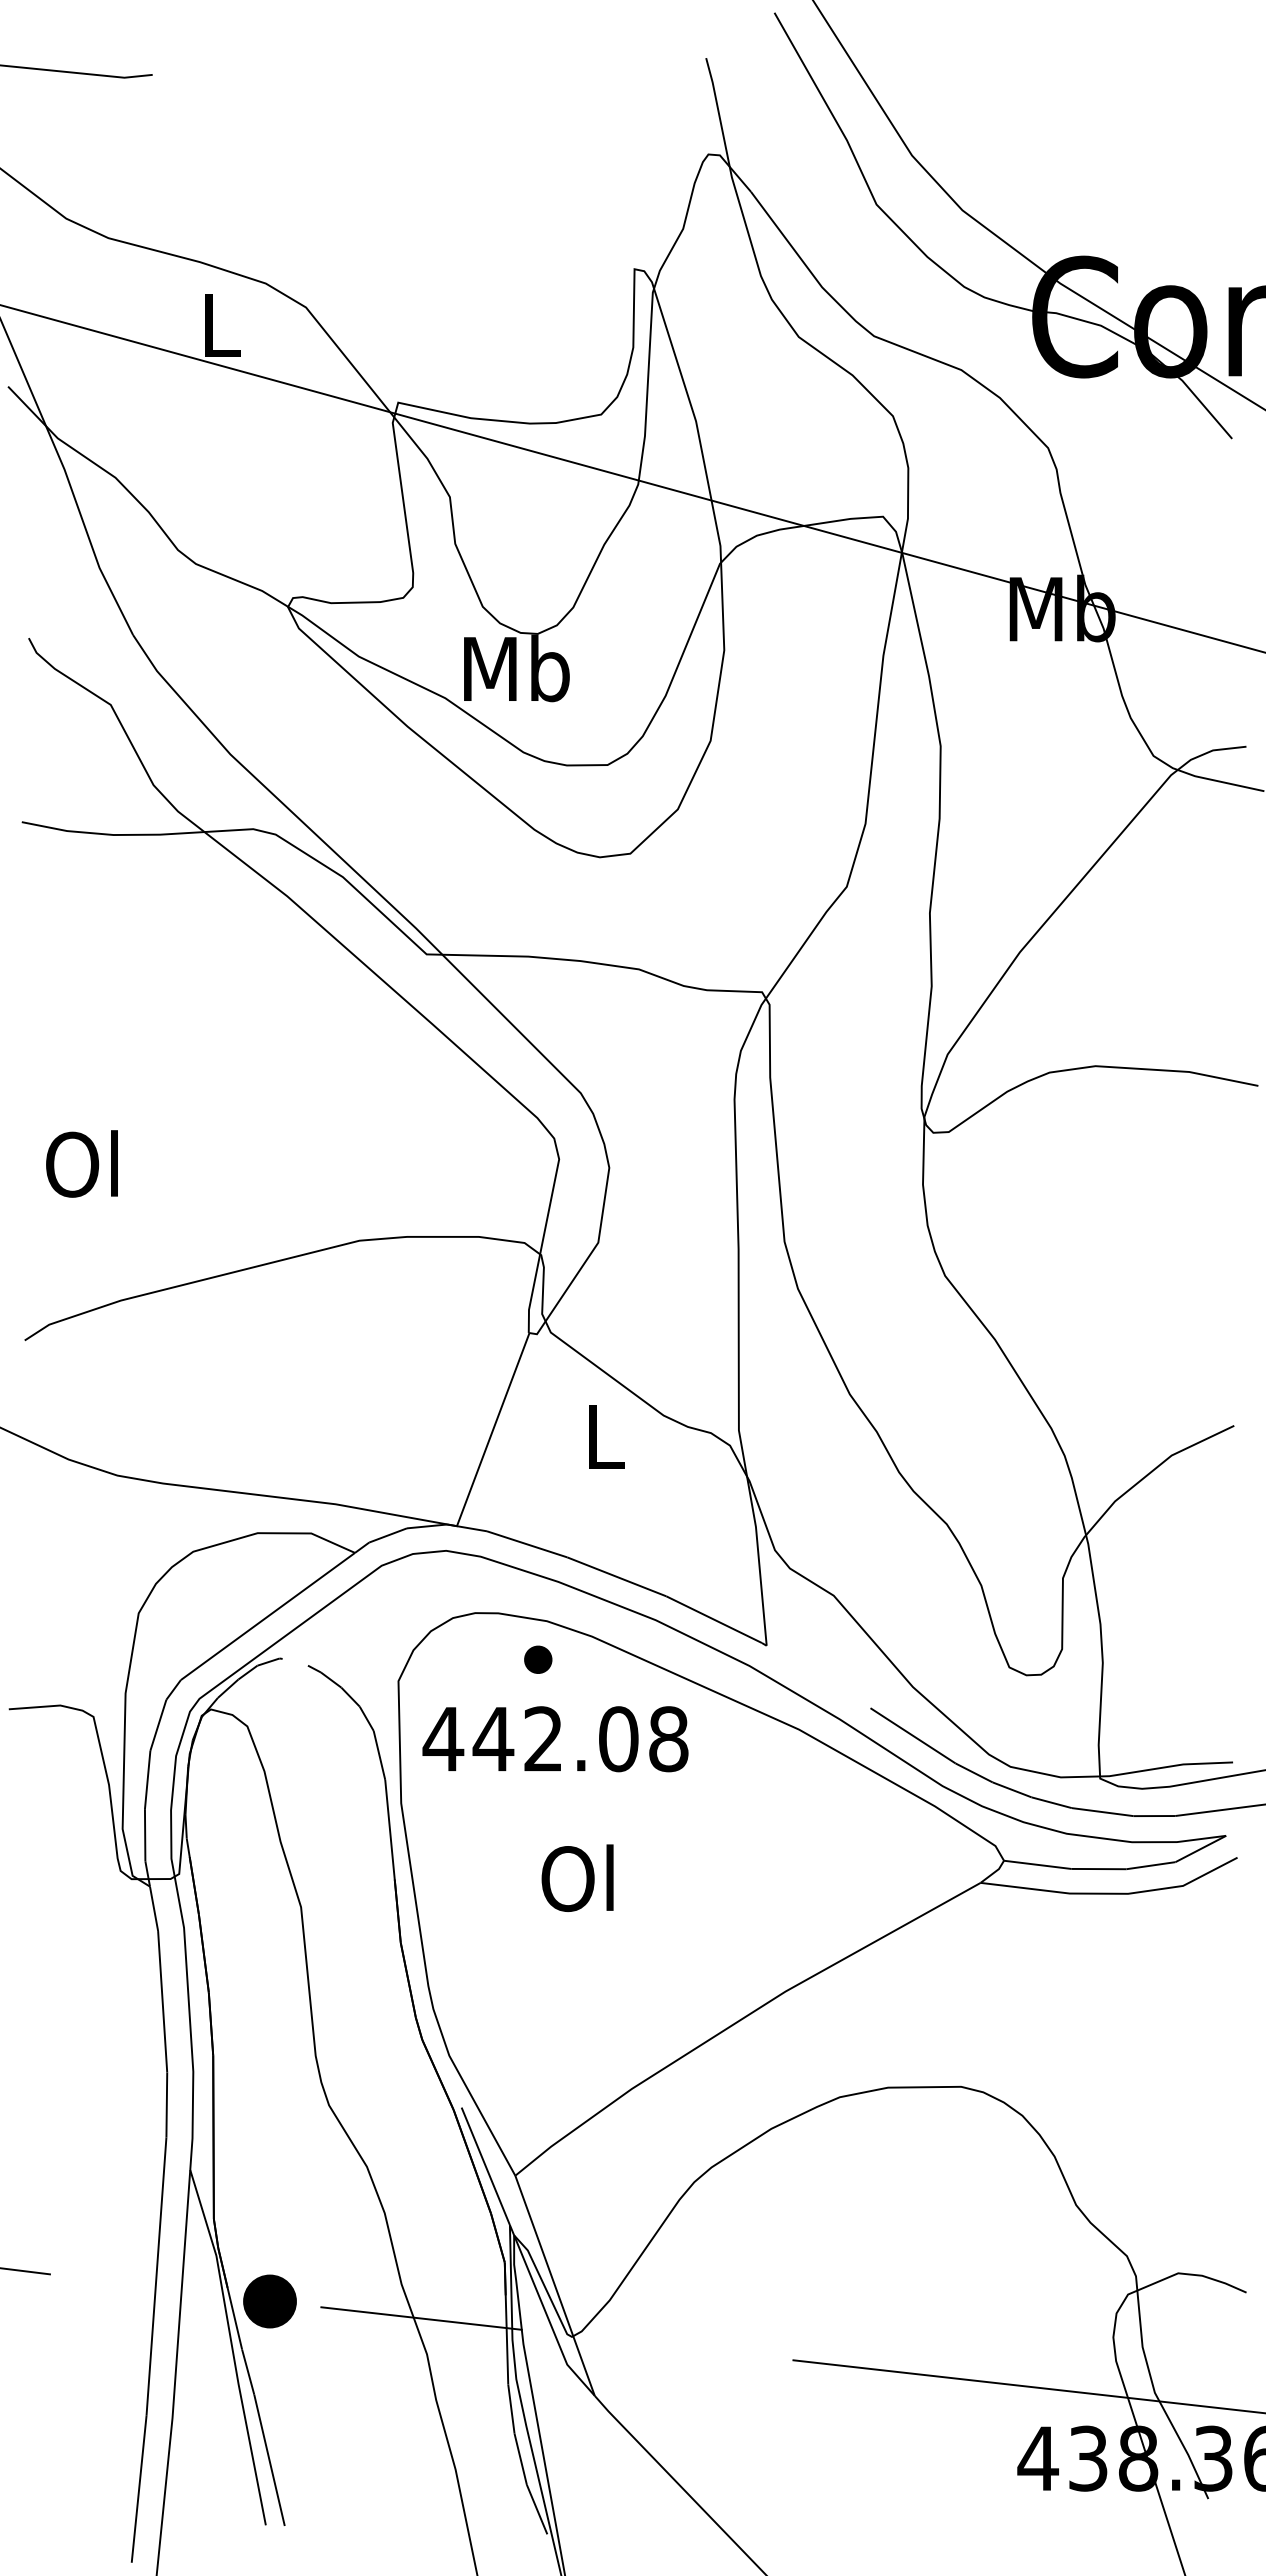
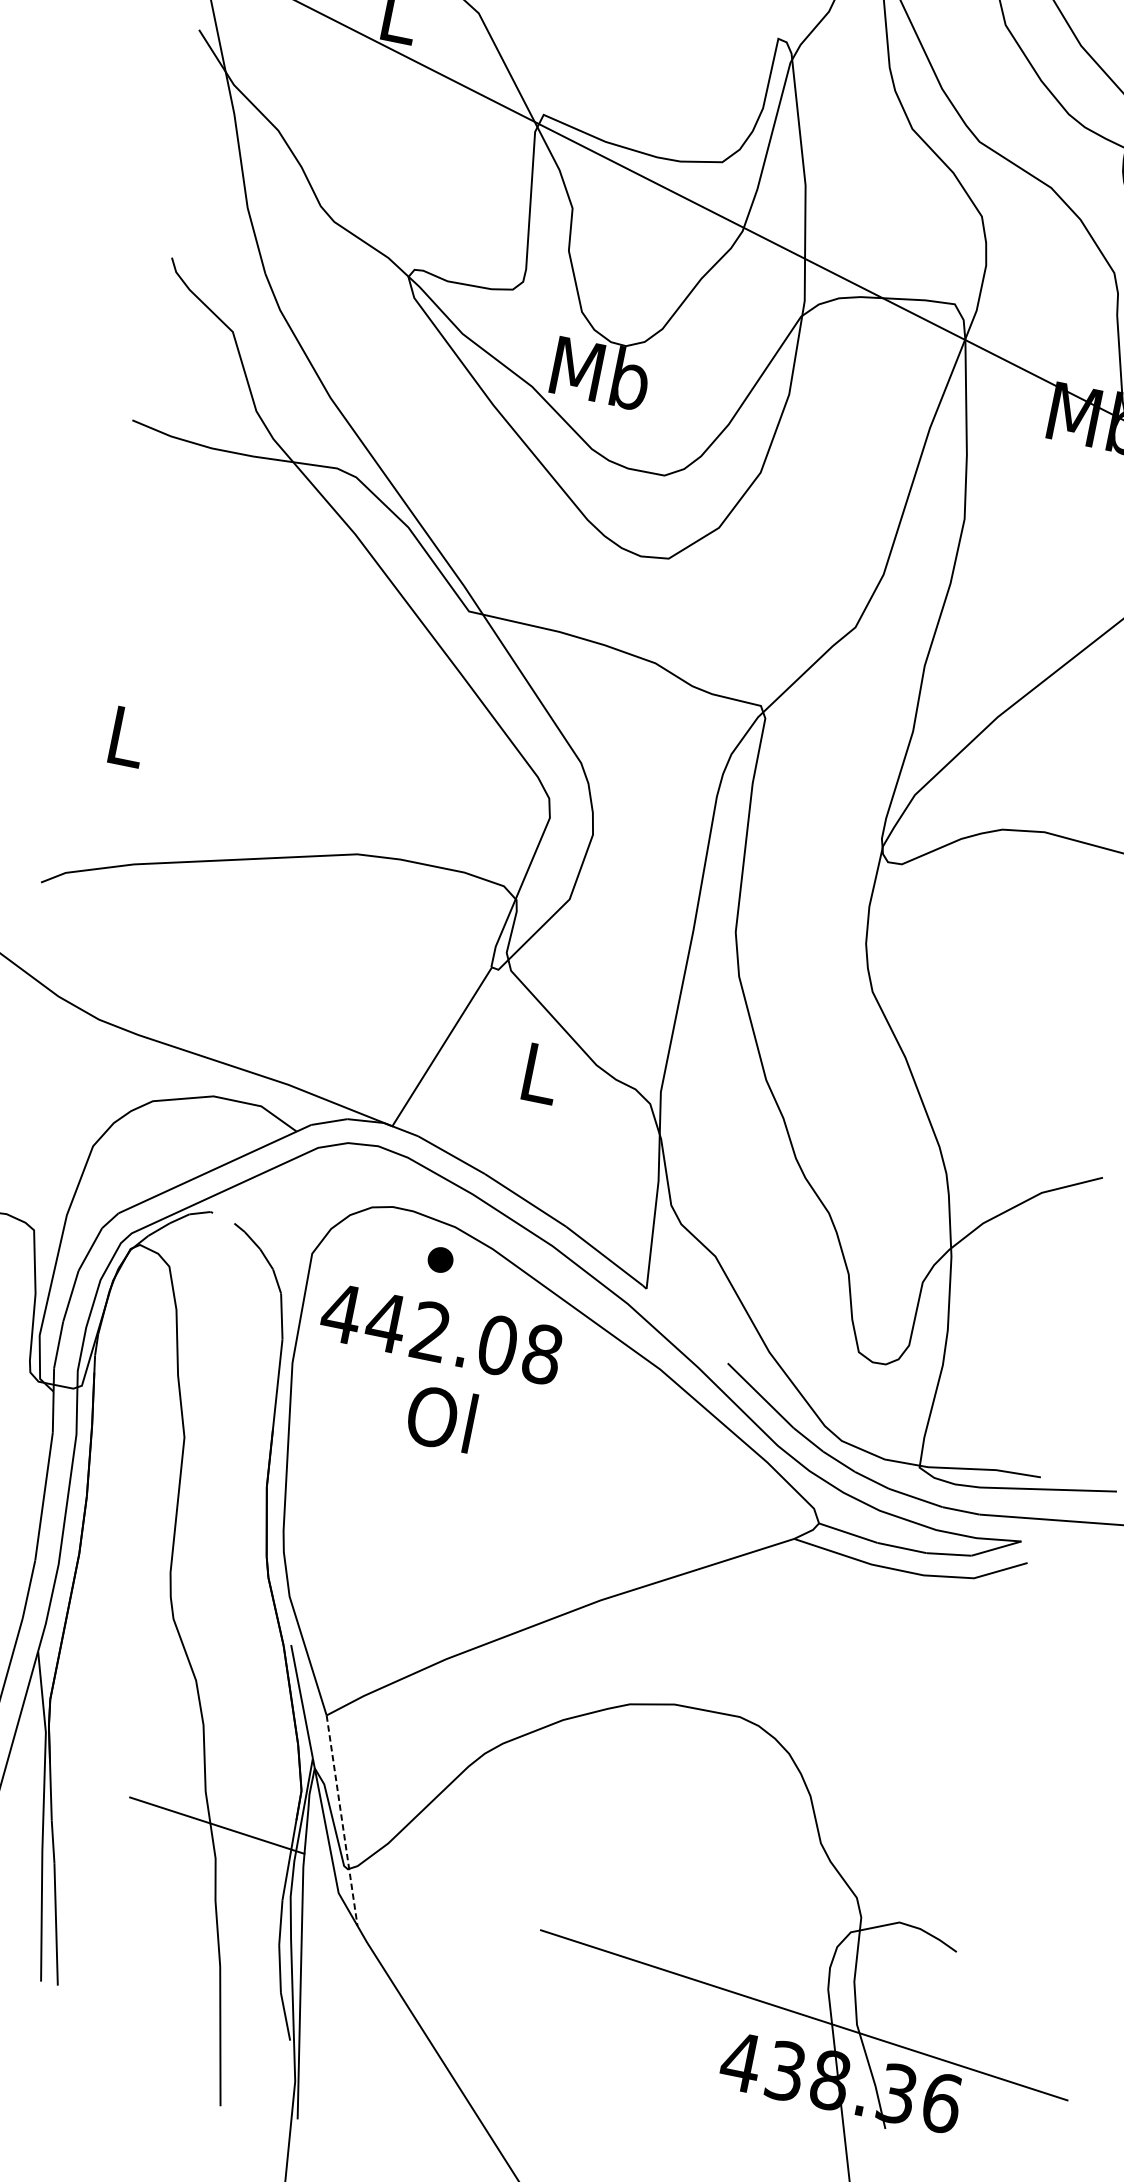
text: (81, 1163) -> (123, 735), Ol -> L
text: (577, 1877) -> (441, 1417), moved
line: (555, 2286) -> (342, 1821), solid -> dashed
part: (269, 2301) -> (84, 1782), removed

